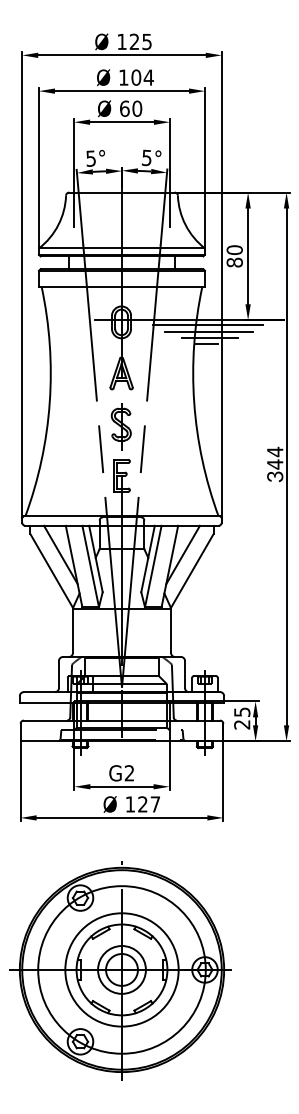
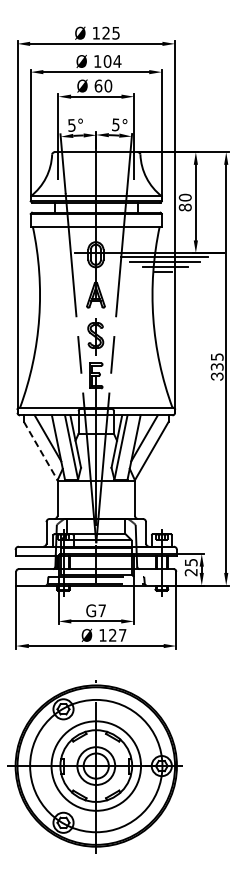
text: (274, 458) -> (216, 362), 44 -> 35
line: (51, 570) -> (40, 450), solid -> dashed
text: (128, 772) -> (101, 610), G2 -> G7

